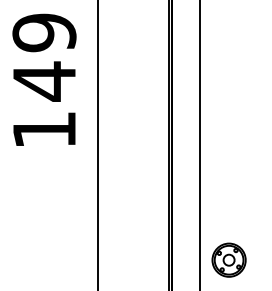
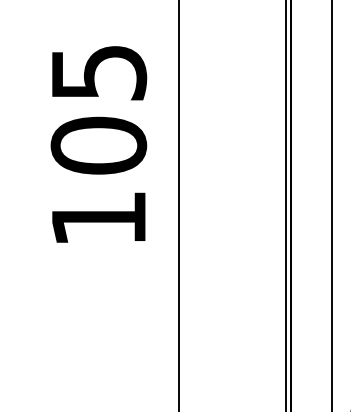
text: (44, 57) -> (98, 109), 149 -> 105

